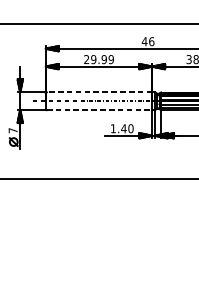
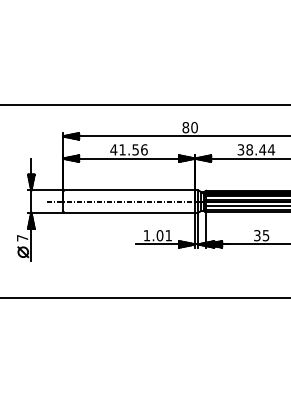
text: (148, 41) -> (190, 127), 46 -> 80
text: (98, 59) -> (128, 149), 29.99 -> 41.56
line: (99, 92) -> (129, 190), dashed -> solid
line: (100, 110) -> (130, 212), dashed -> solid
text: (127, 128) -> (164, 235), 1.40 -> 1.01

